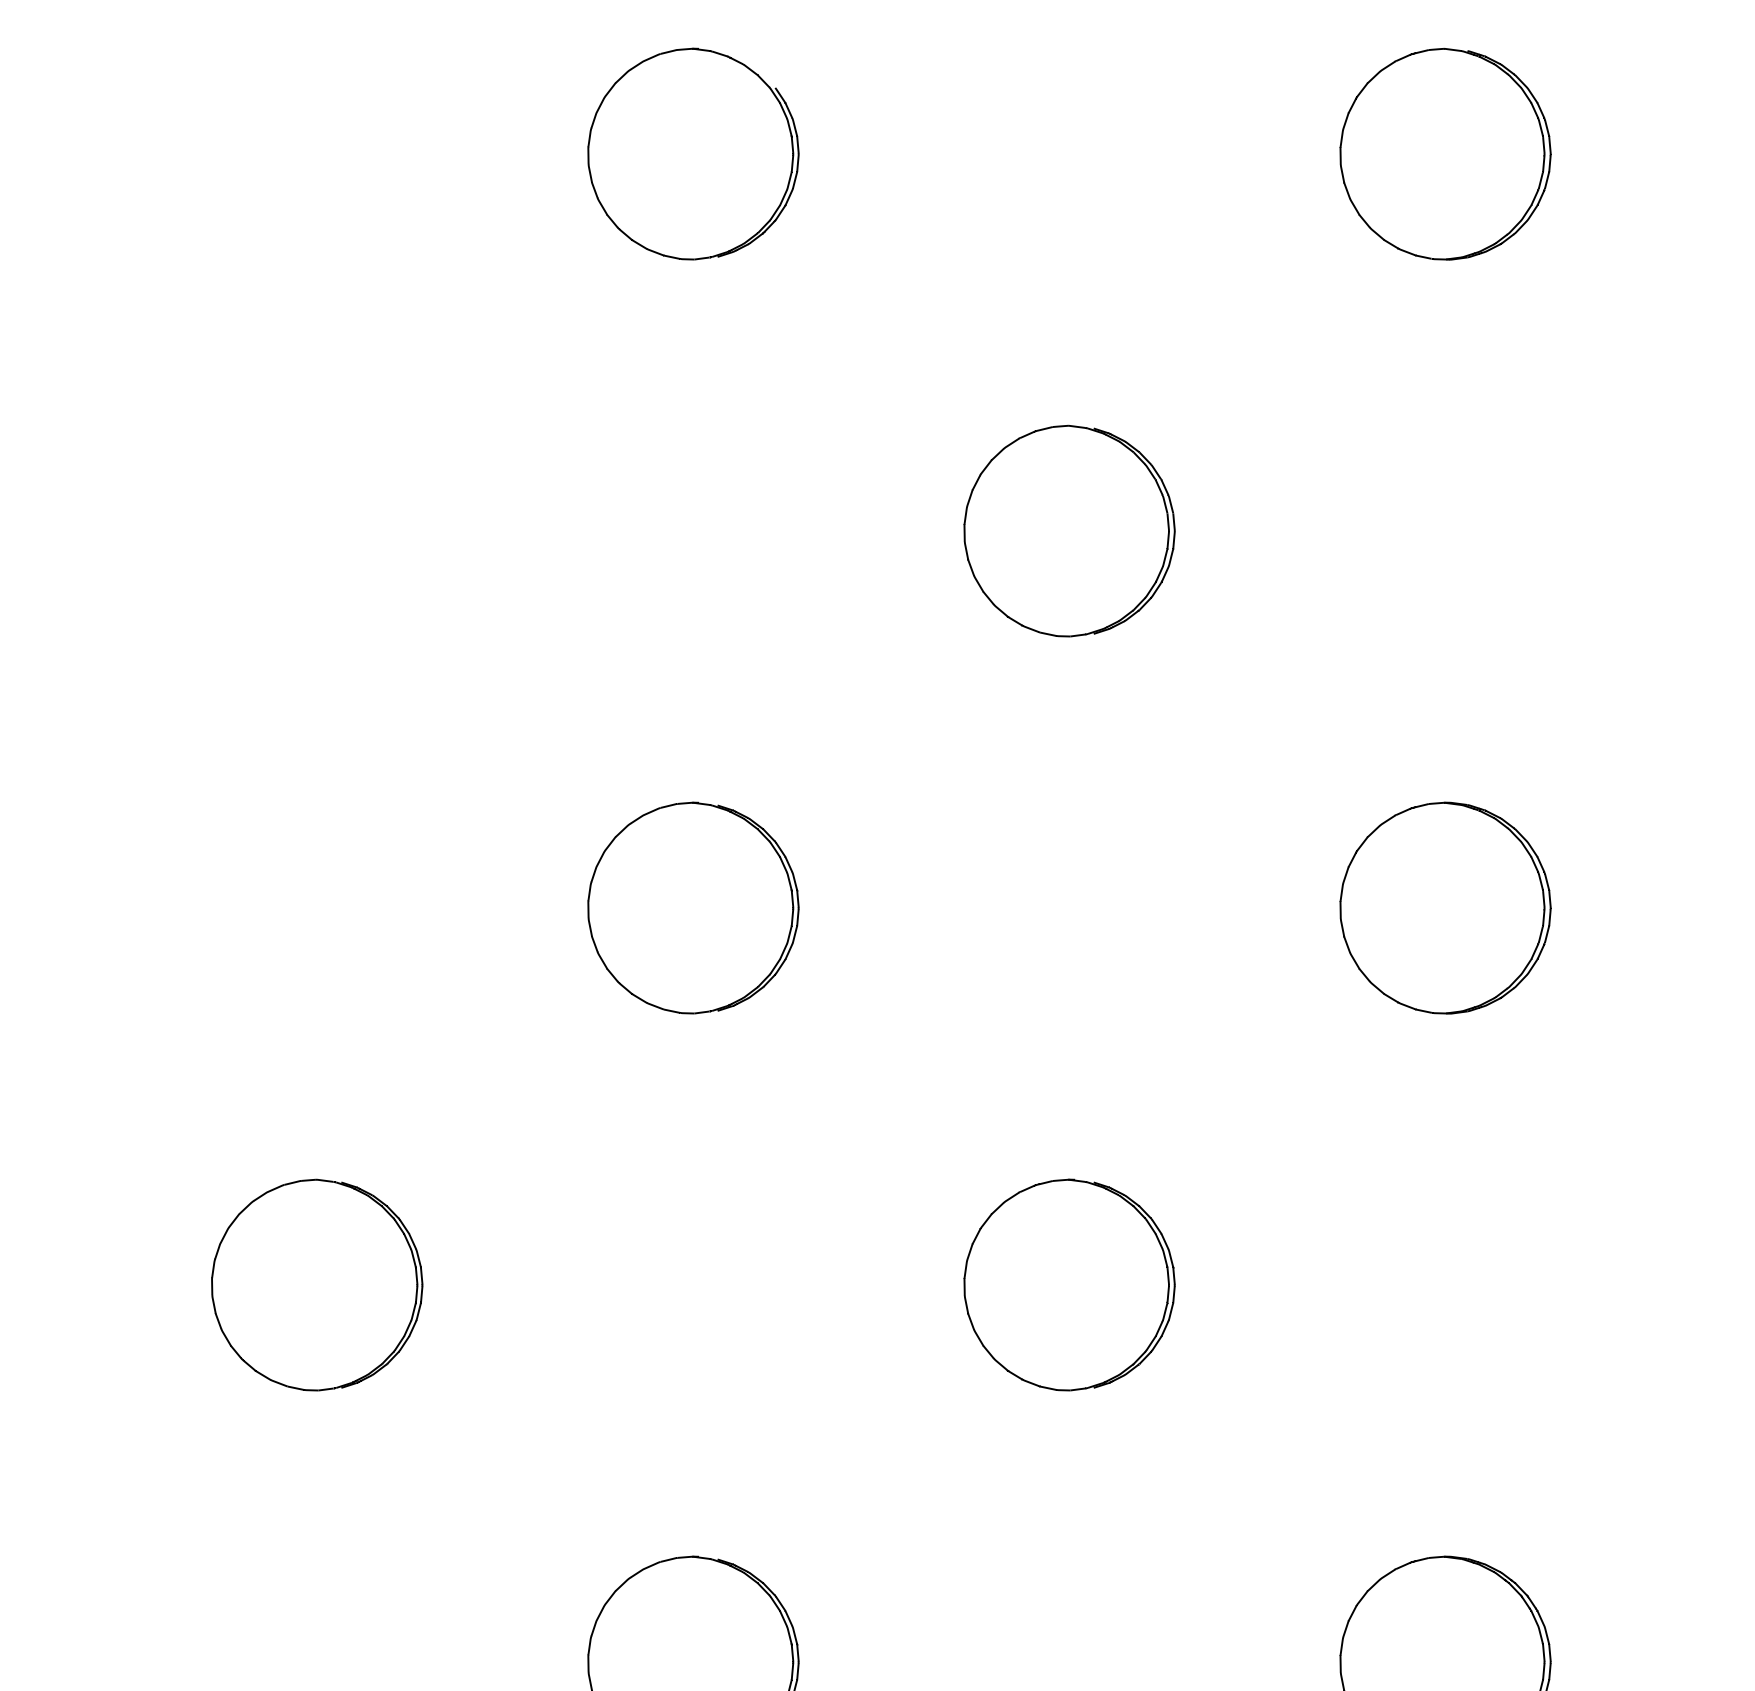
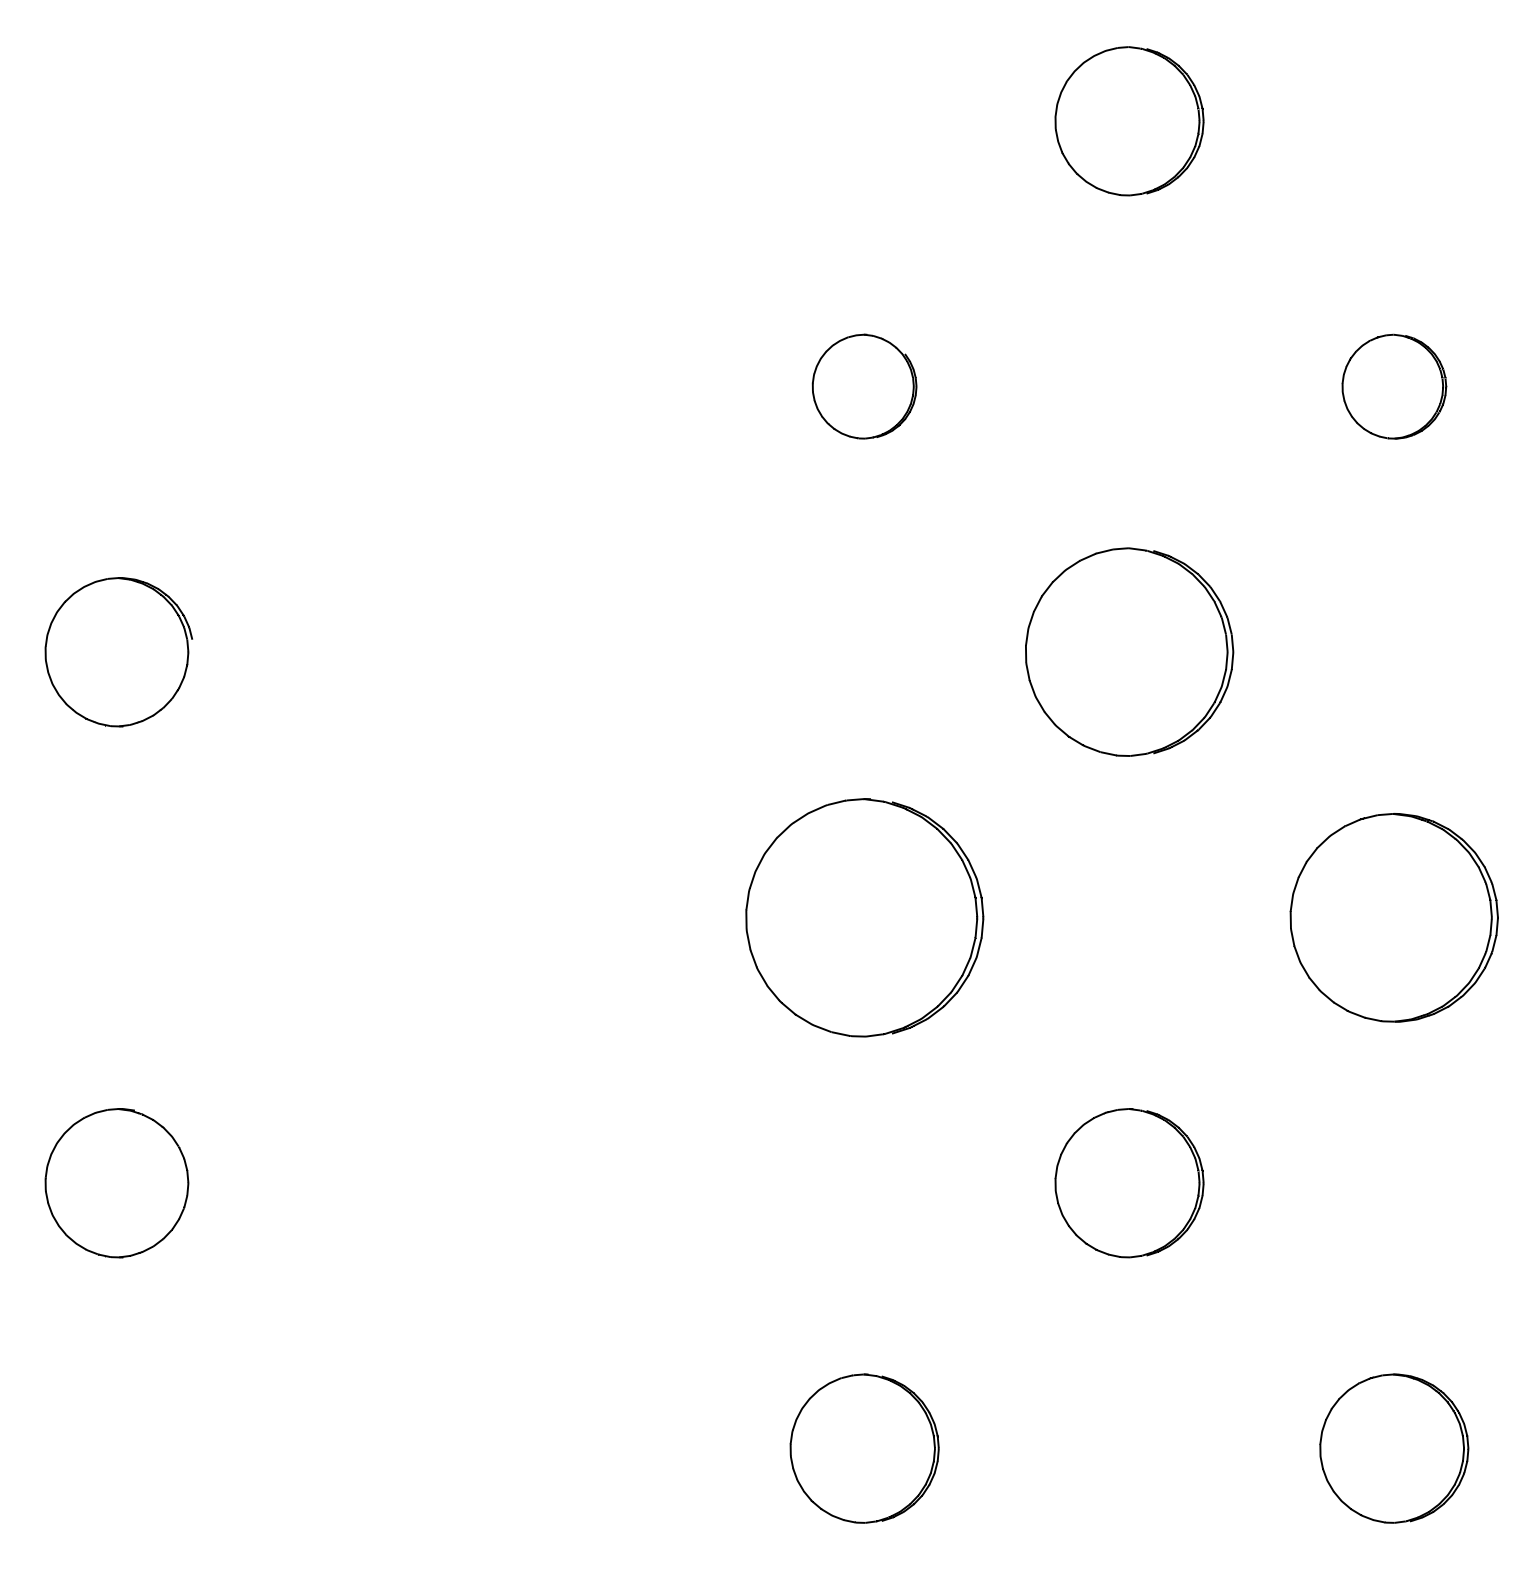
part: (693, 153) -> (864, 386), size x0.7
part: (1445, 153) -> (1394, 386), size x0.7
part: (1069, 531) -> (1129, 652), size x1.4
part: (693, 907) -> (864, 917), size x1.6
part: (1445, 907) -> (1394, 917), size x1.4
part: (316, 1285) -> (599, 1183), removed

